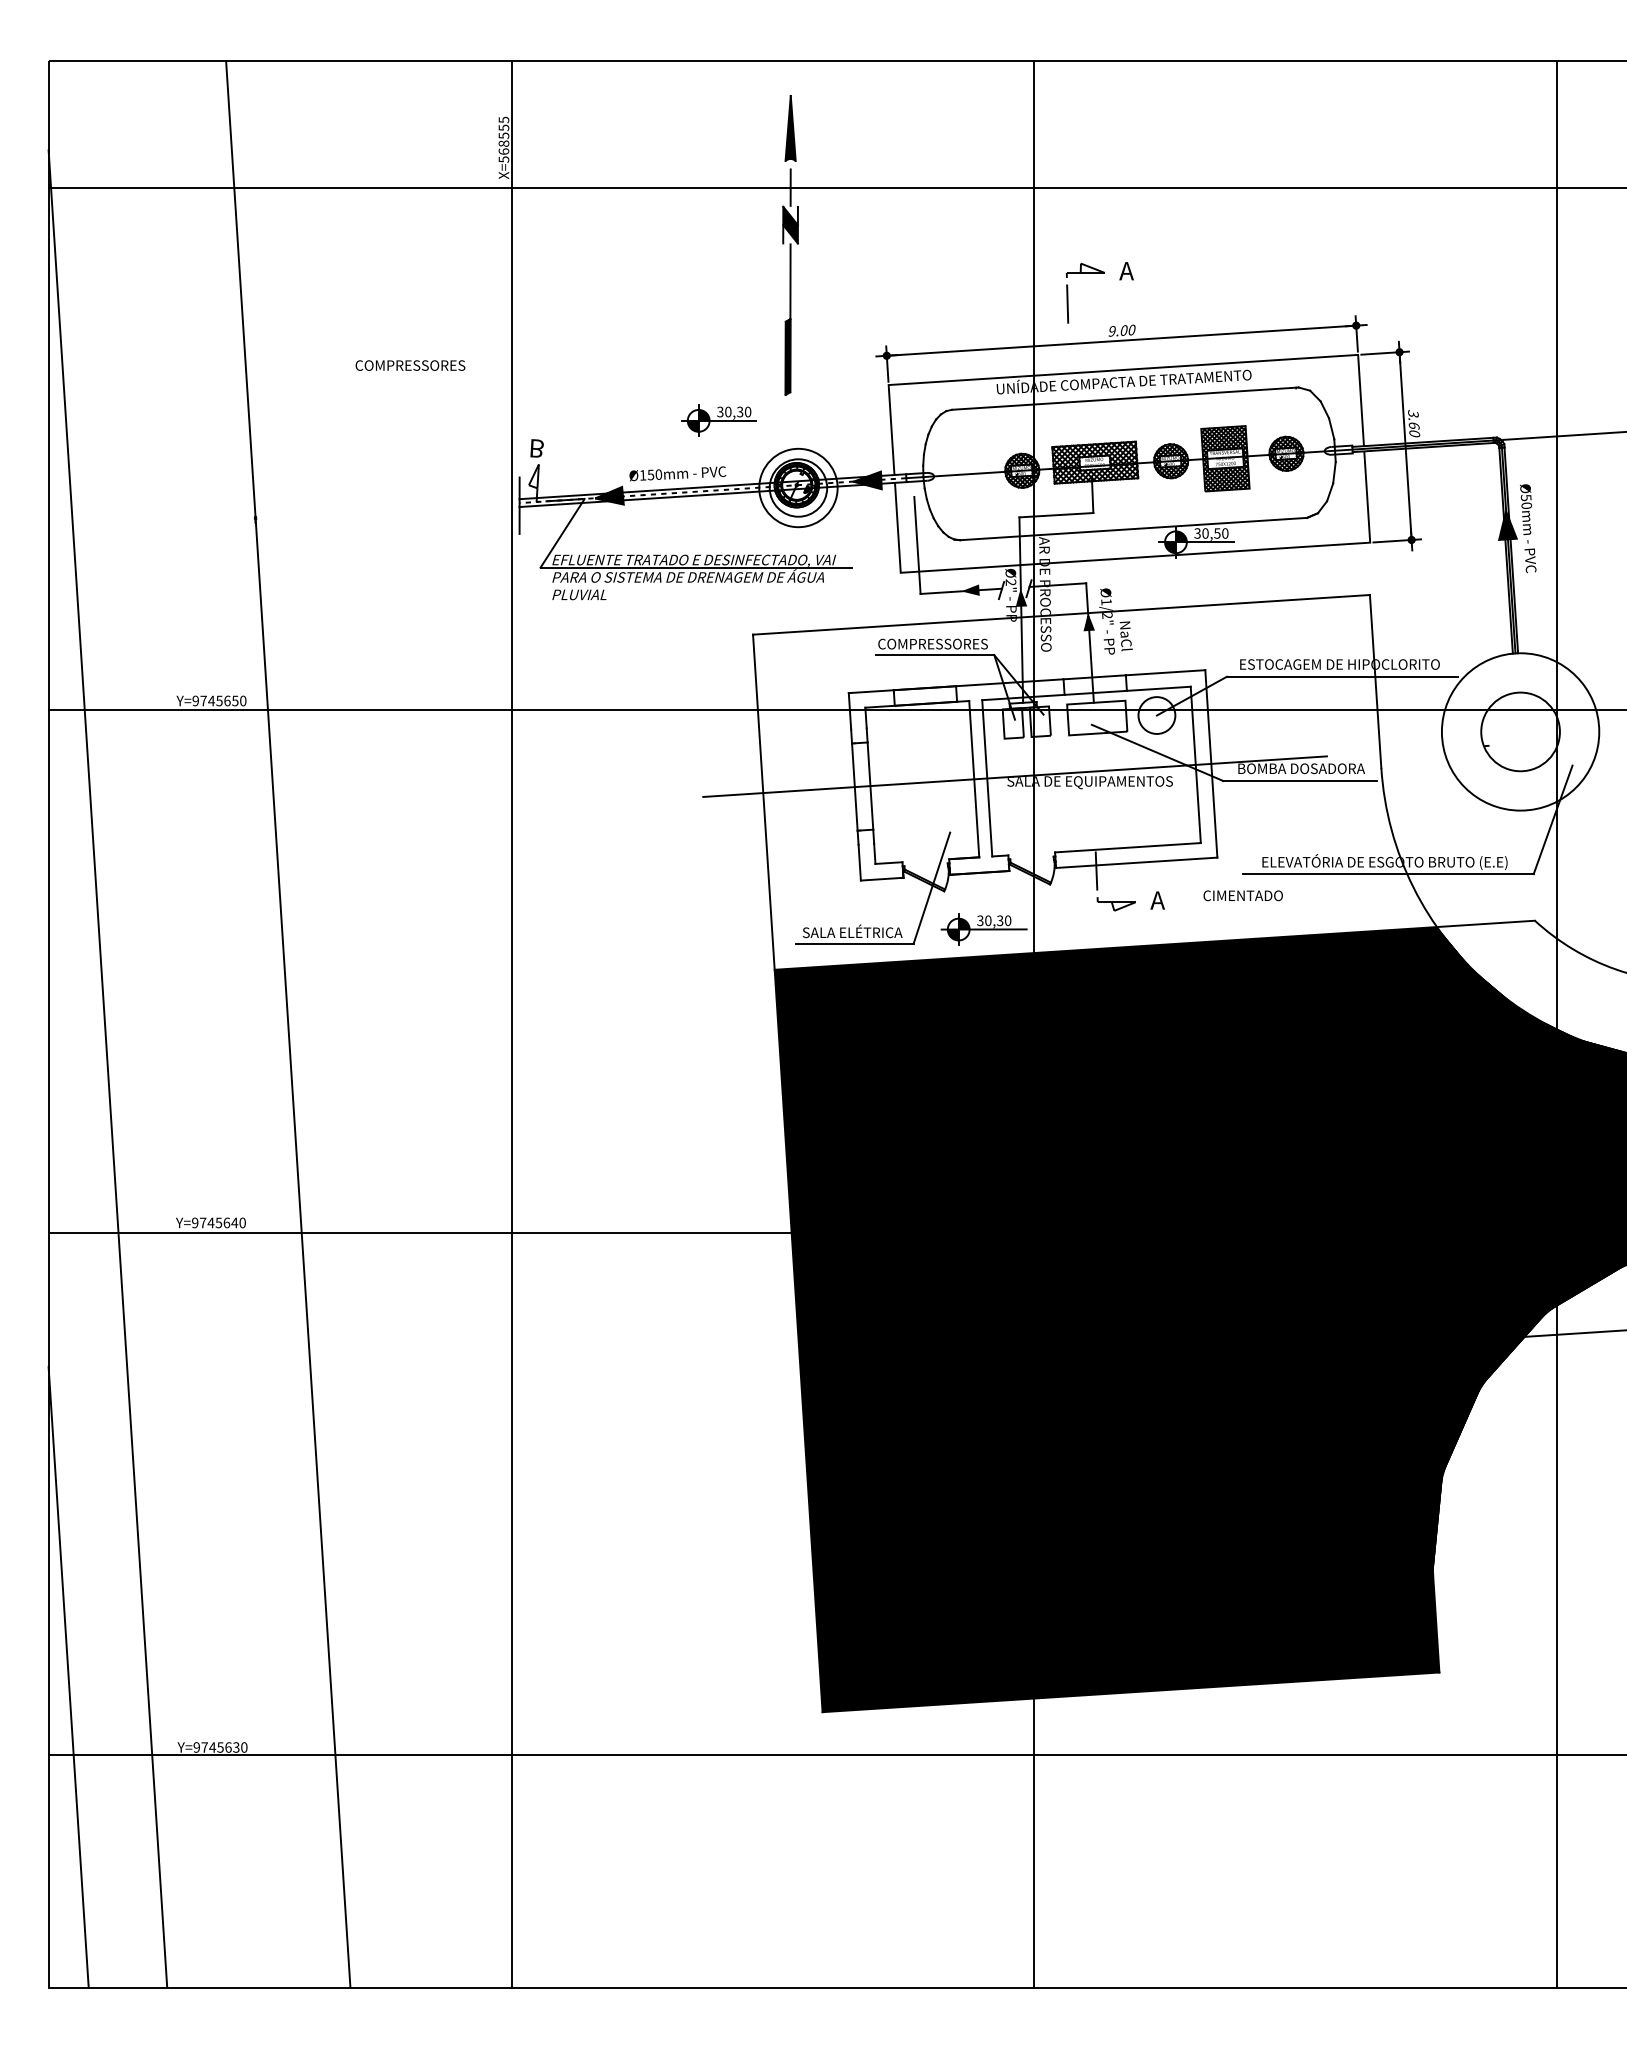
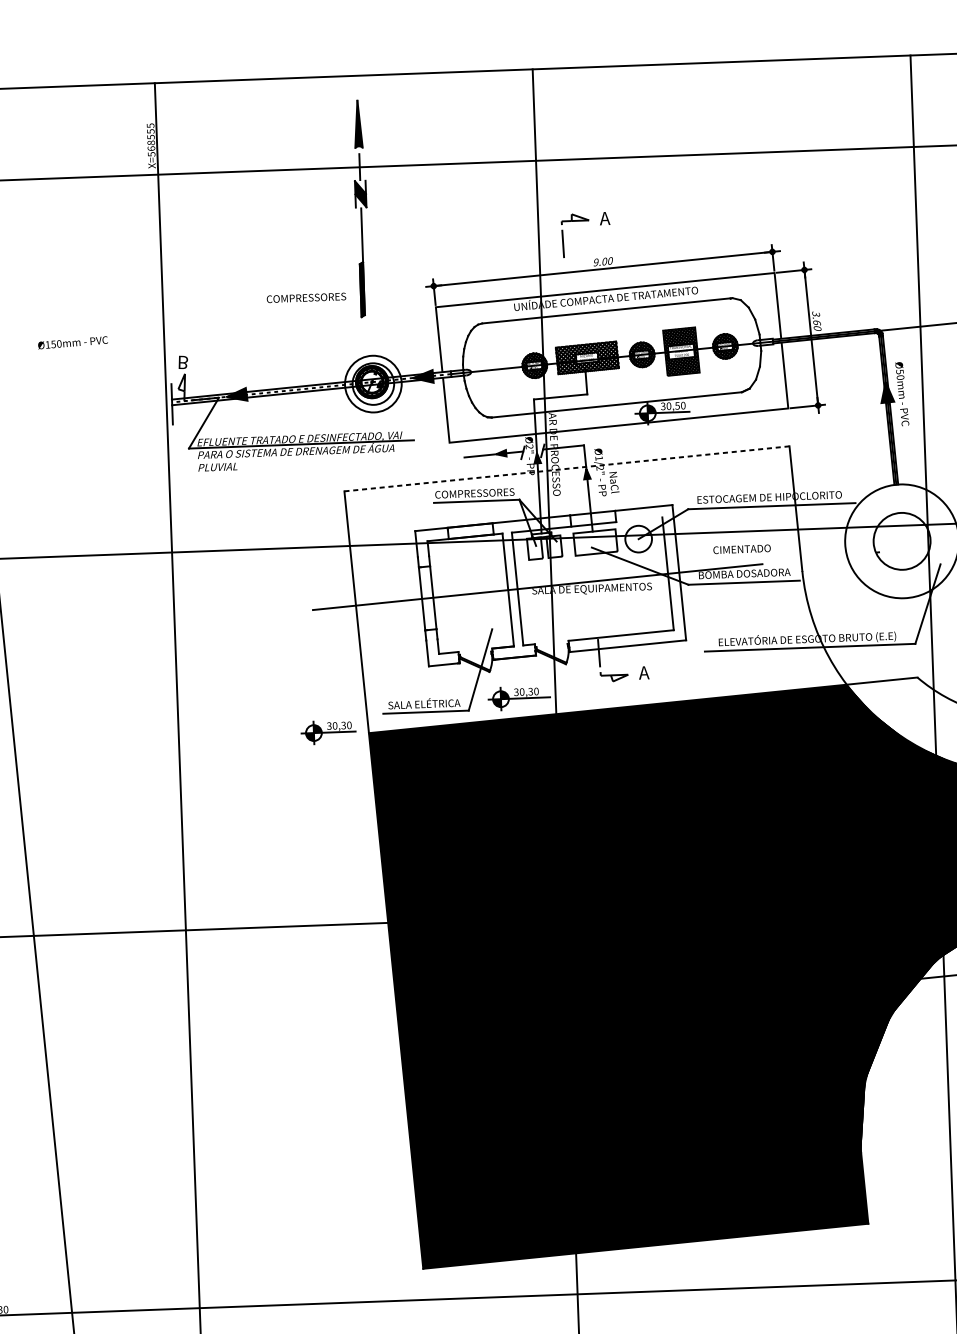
text: (410, 365) -> (306, 297), moved
part: (718, 420) -> (328, 732), moved
text: (677, 473) -> (72, 342), moved
line: (917, 544) -> (460, 421), removed
line: (1061, 614) -> (566, 468), solid -> dashed
line: (1158, 688) -> (639, 519), removed
text: (1242, 895) -> (741, 549), moved

